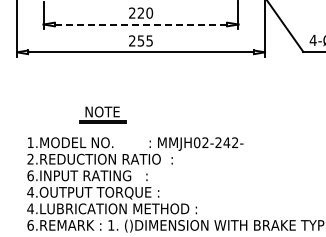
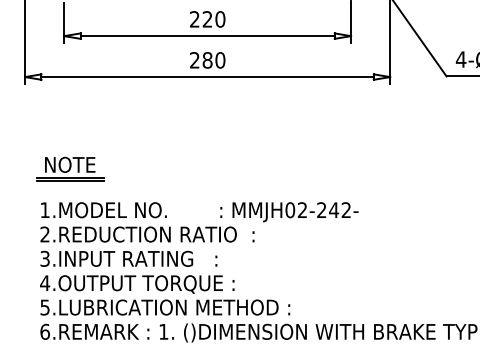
line: (141, 24) -> (208, 36), dashed -> solid
text: (145, 40) -> (214, 59), 255 -> 280
part: (102, 114) -> (69, 168), moved
text: (30, 175) -> (44, 258), 6.INPUT -> 3.INPUT
text: (30, 208) -> (44, 306), 4.LUBRICATION -> 5.LUBRICATION

